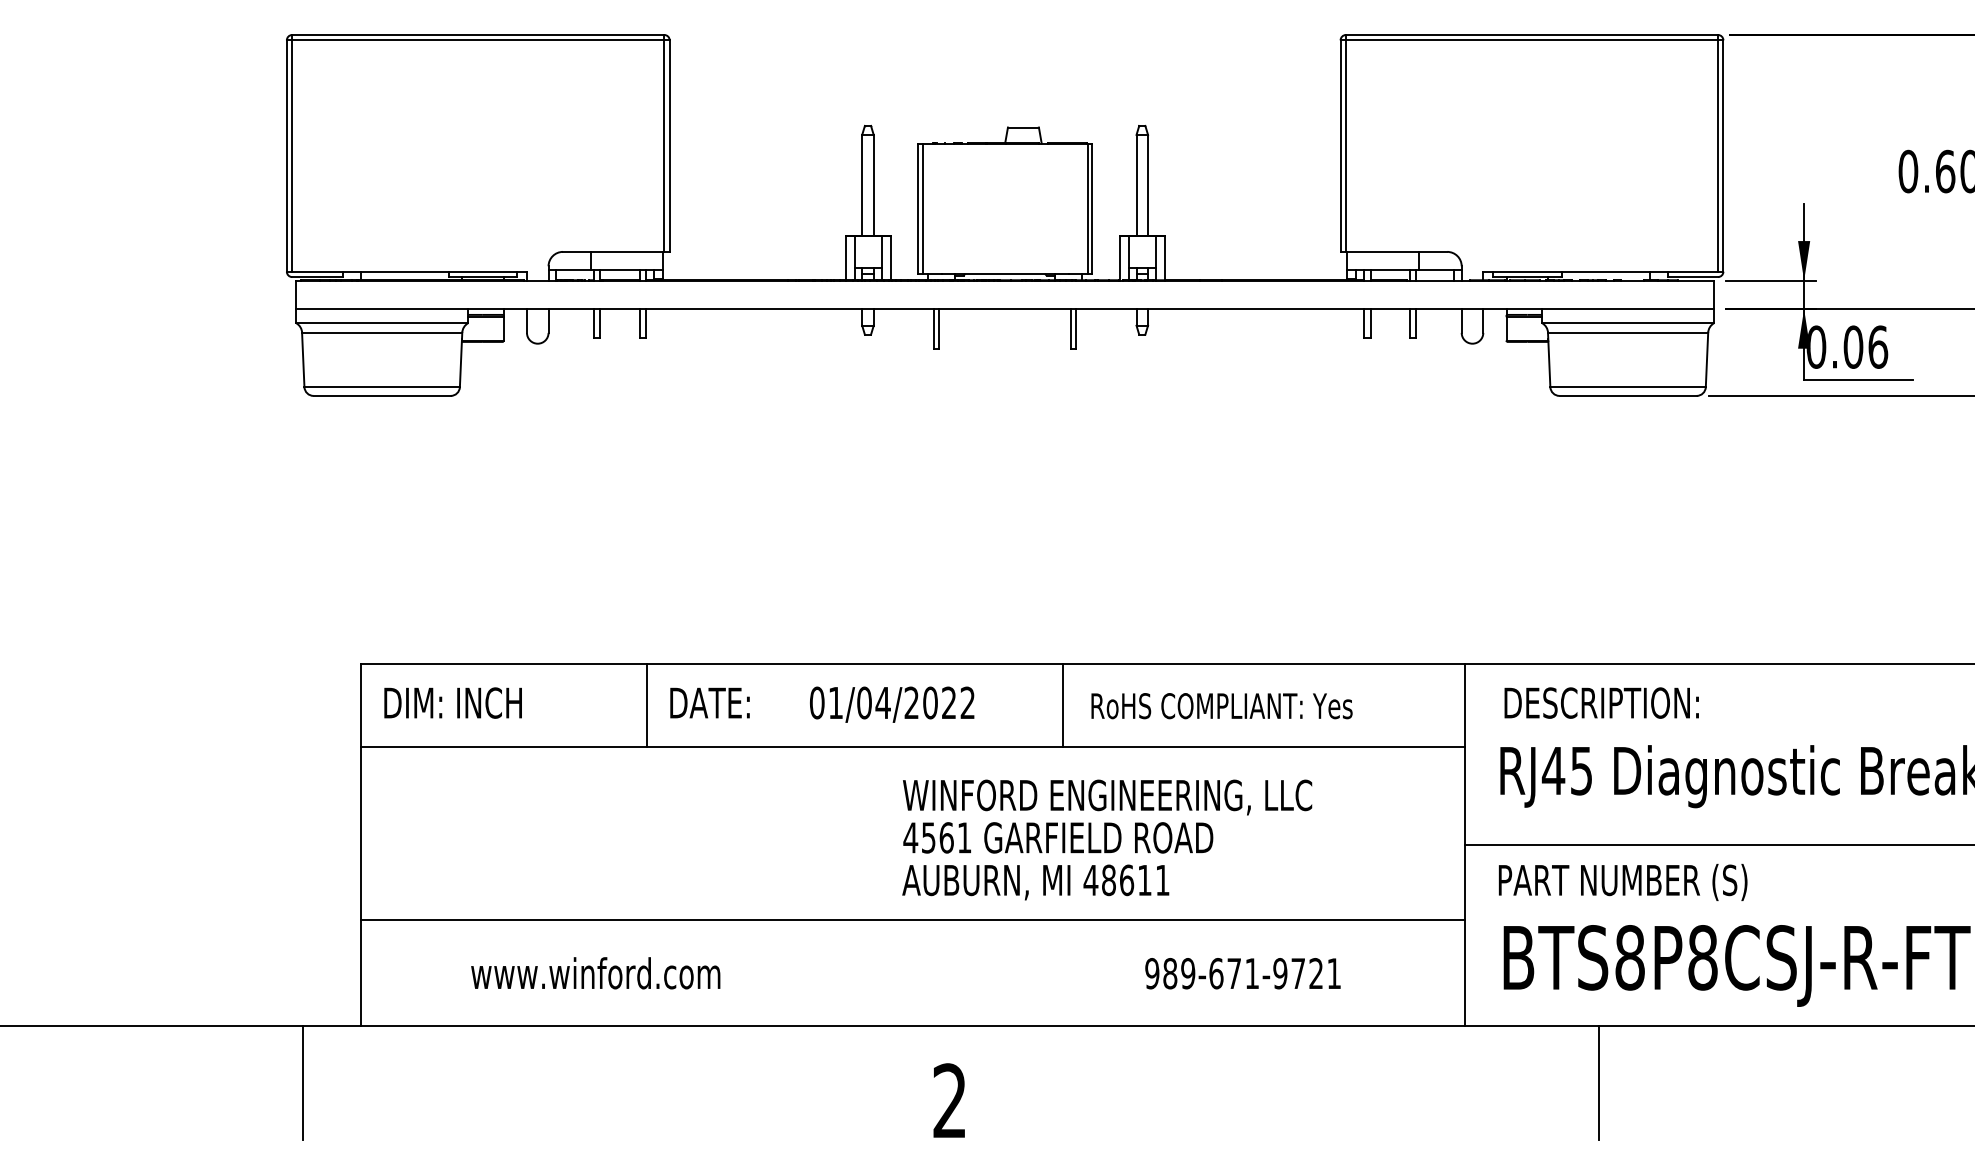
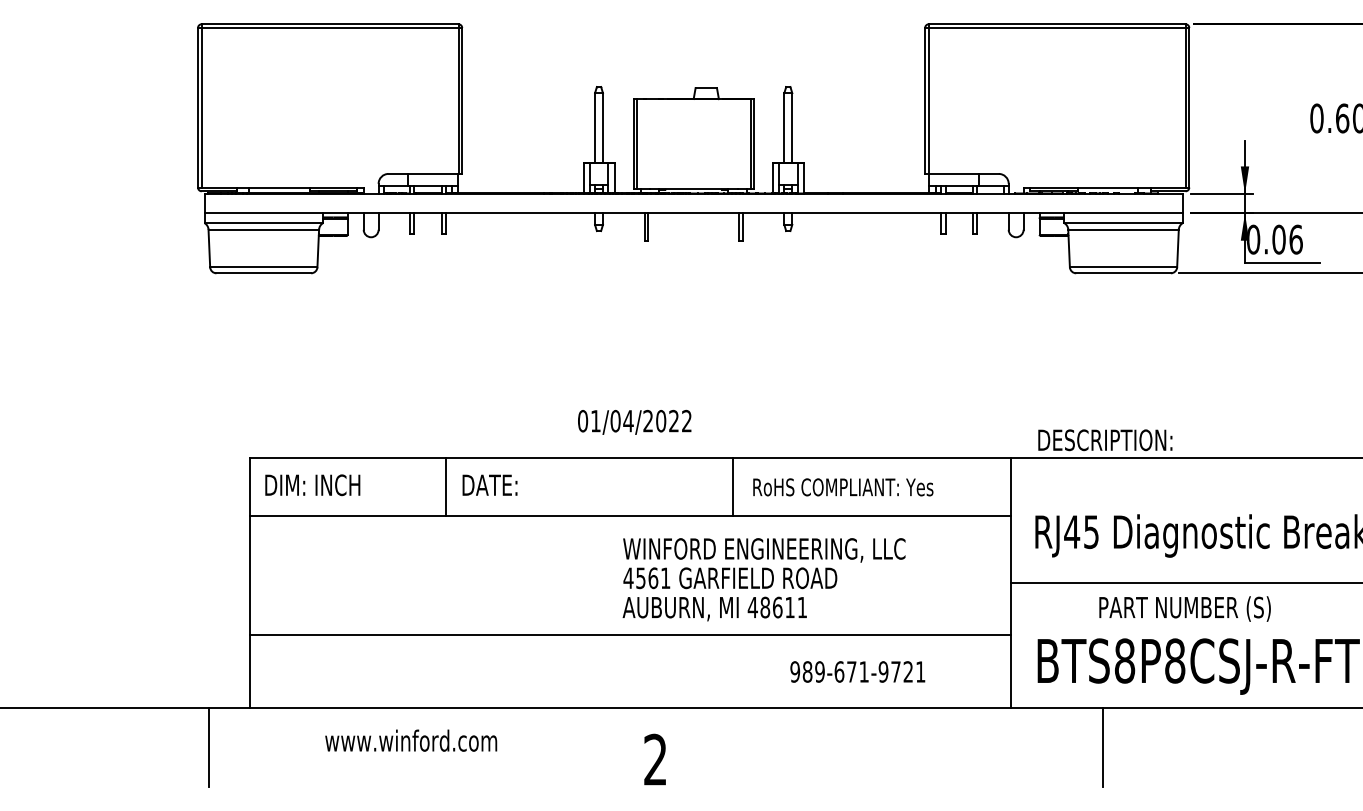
text: (891, 703) -> (634, 421), moved
text: (1601, 703) -> (1105, 440), moved
text: (1622, 881) -> (1184, 608), moved
text: (596, 972) -> (411, 740), moved

